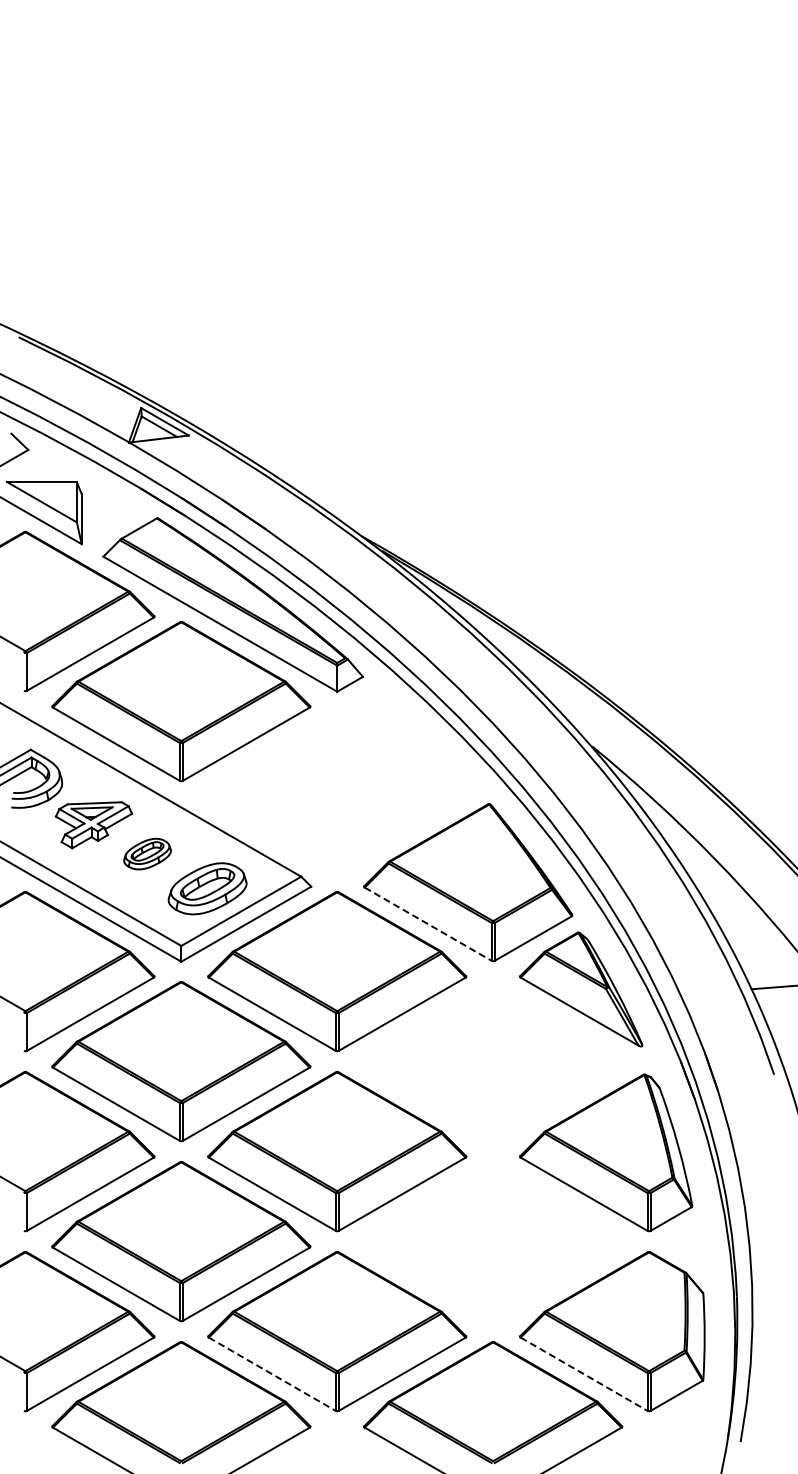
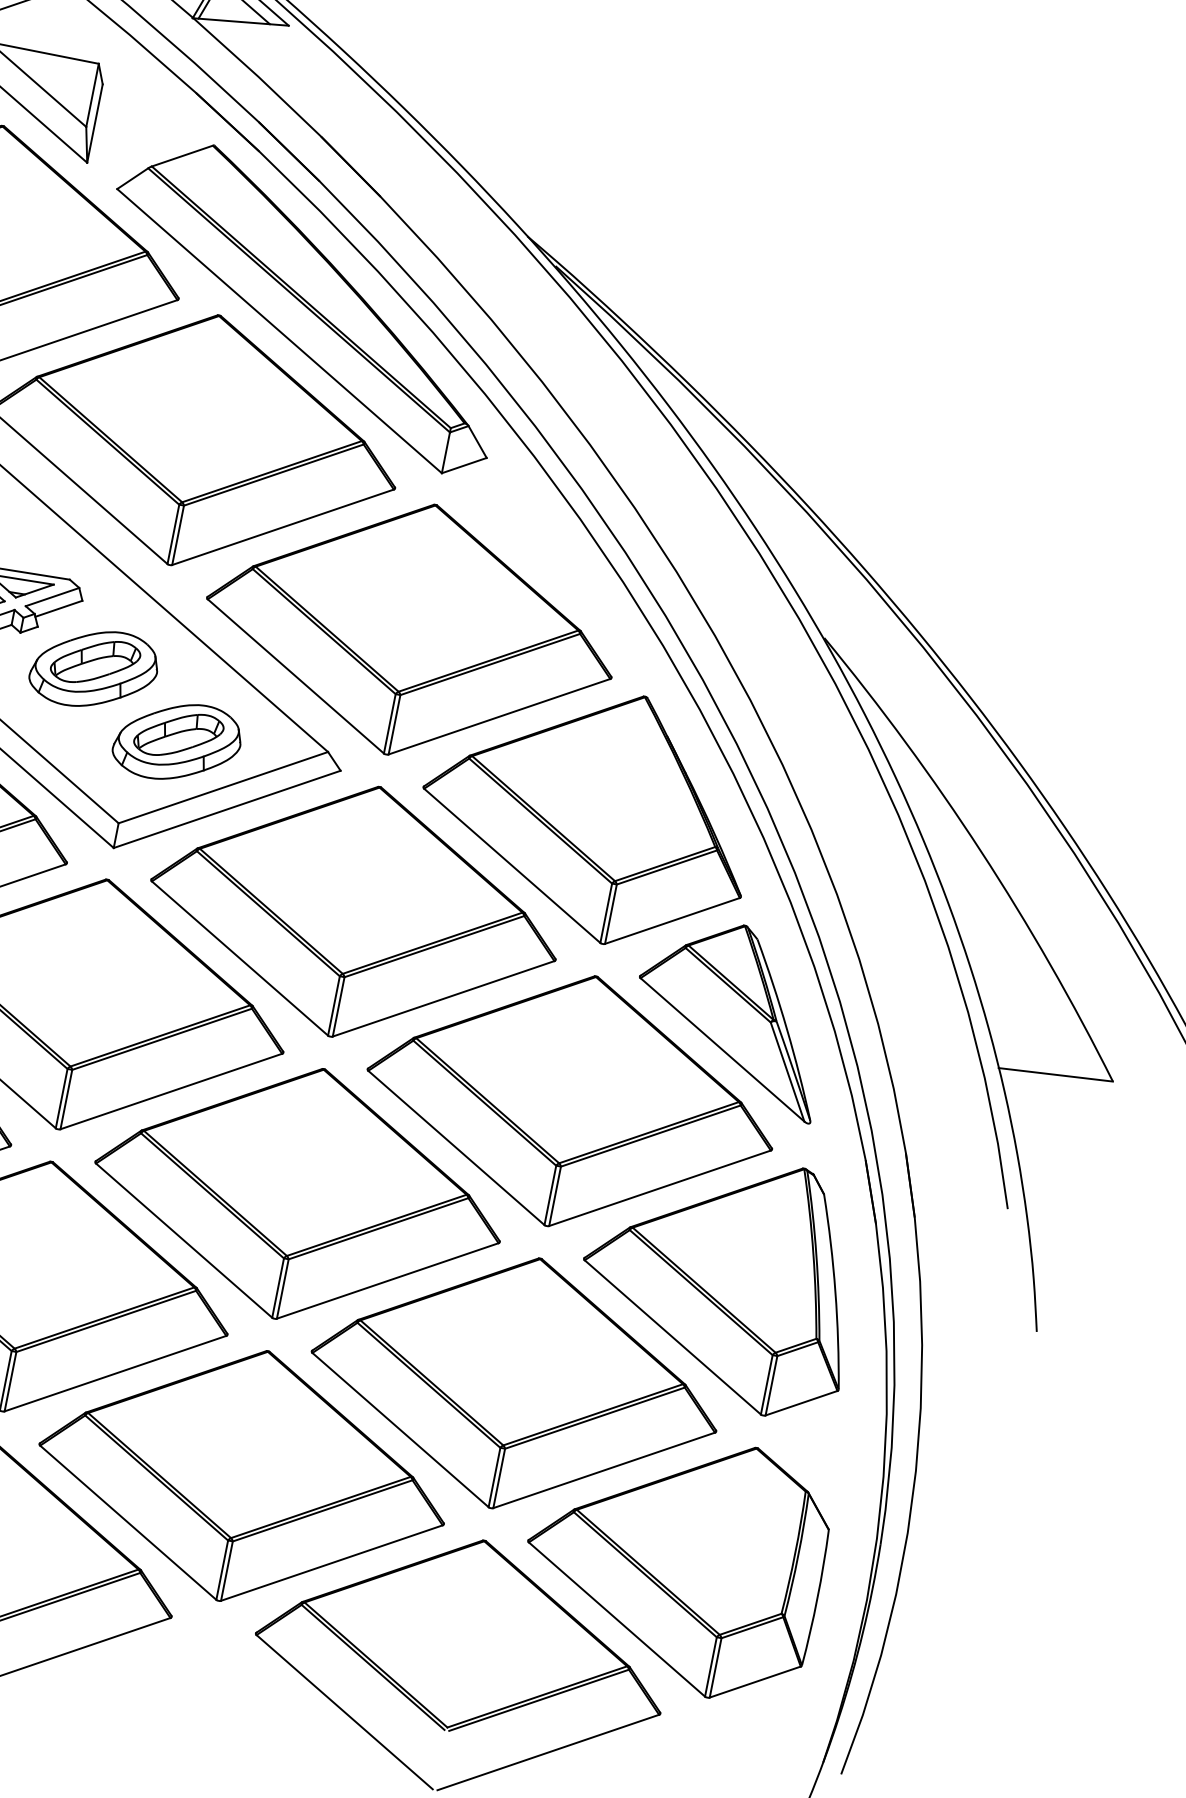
part: (337, 791) -> (411, 629), added
part: (147, 853) -> (94, 667), size x1.67
line: (428, 924) -> (512, 866), dashed -> solid
part: (493, 1061) -> (571, 1101), added
part: (493, 1241) -> (516, 1383), added
line: (272, 1374) -> (128, 1523), dashed -> solid
line: (584, 1374) -> (617, 1619), dashed -> solid

